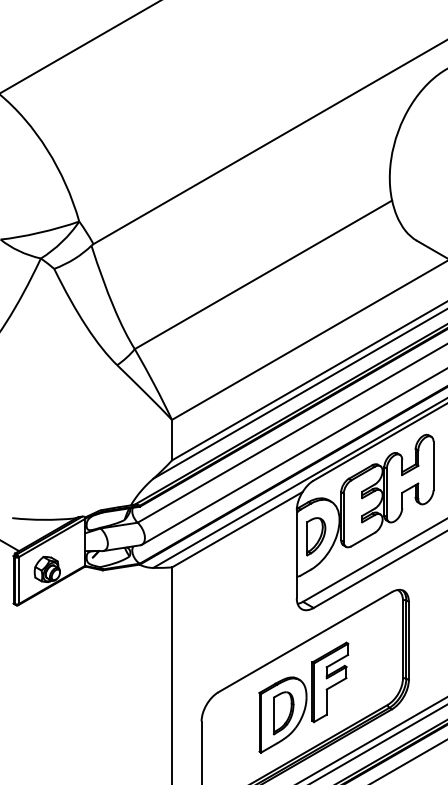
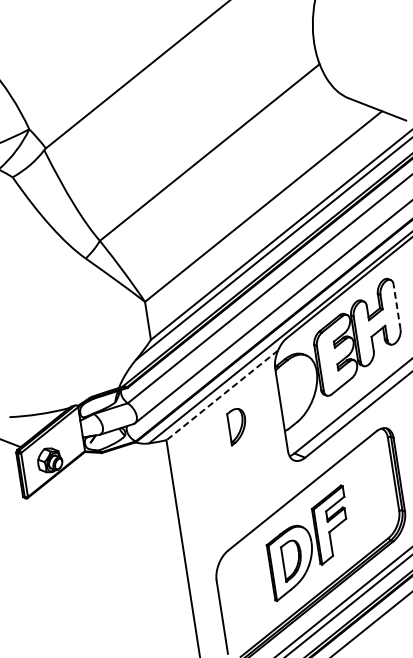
line: (433, 465) -> (396, 306), solid -> dashed
line: (236, 529) -> (221, 395), solid -> dashed
part: (316, 536) -> (237, 426), moved

